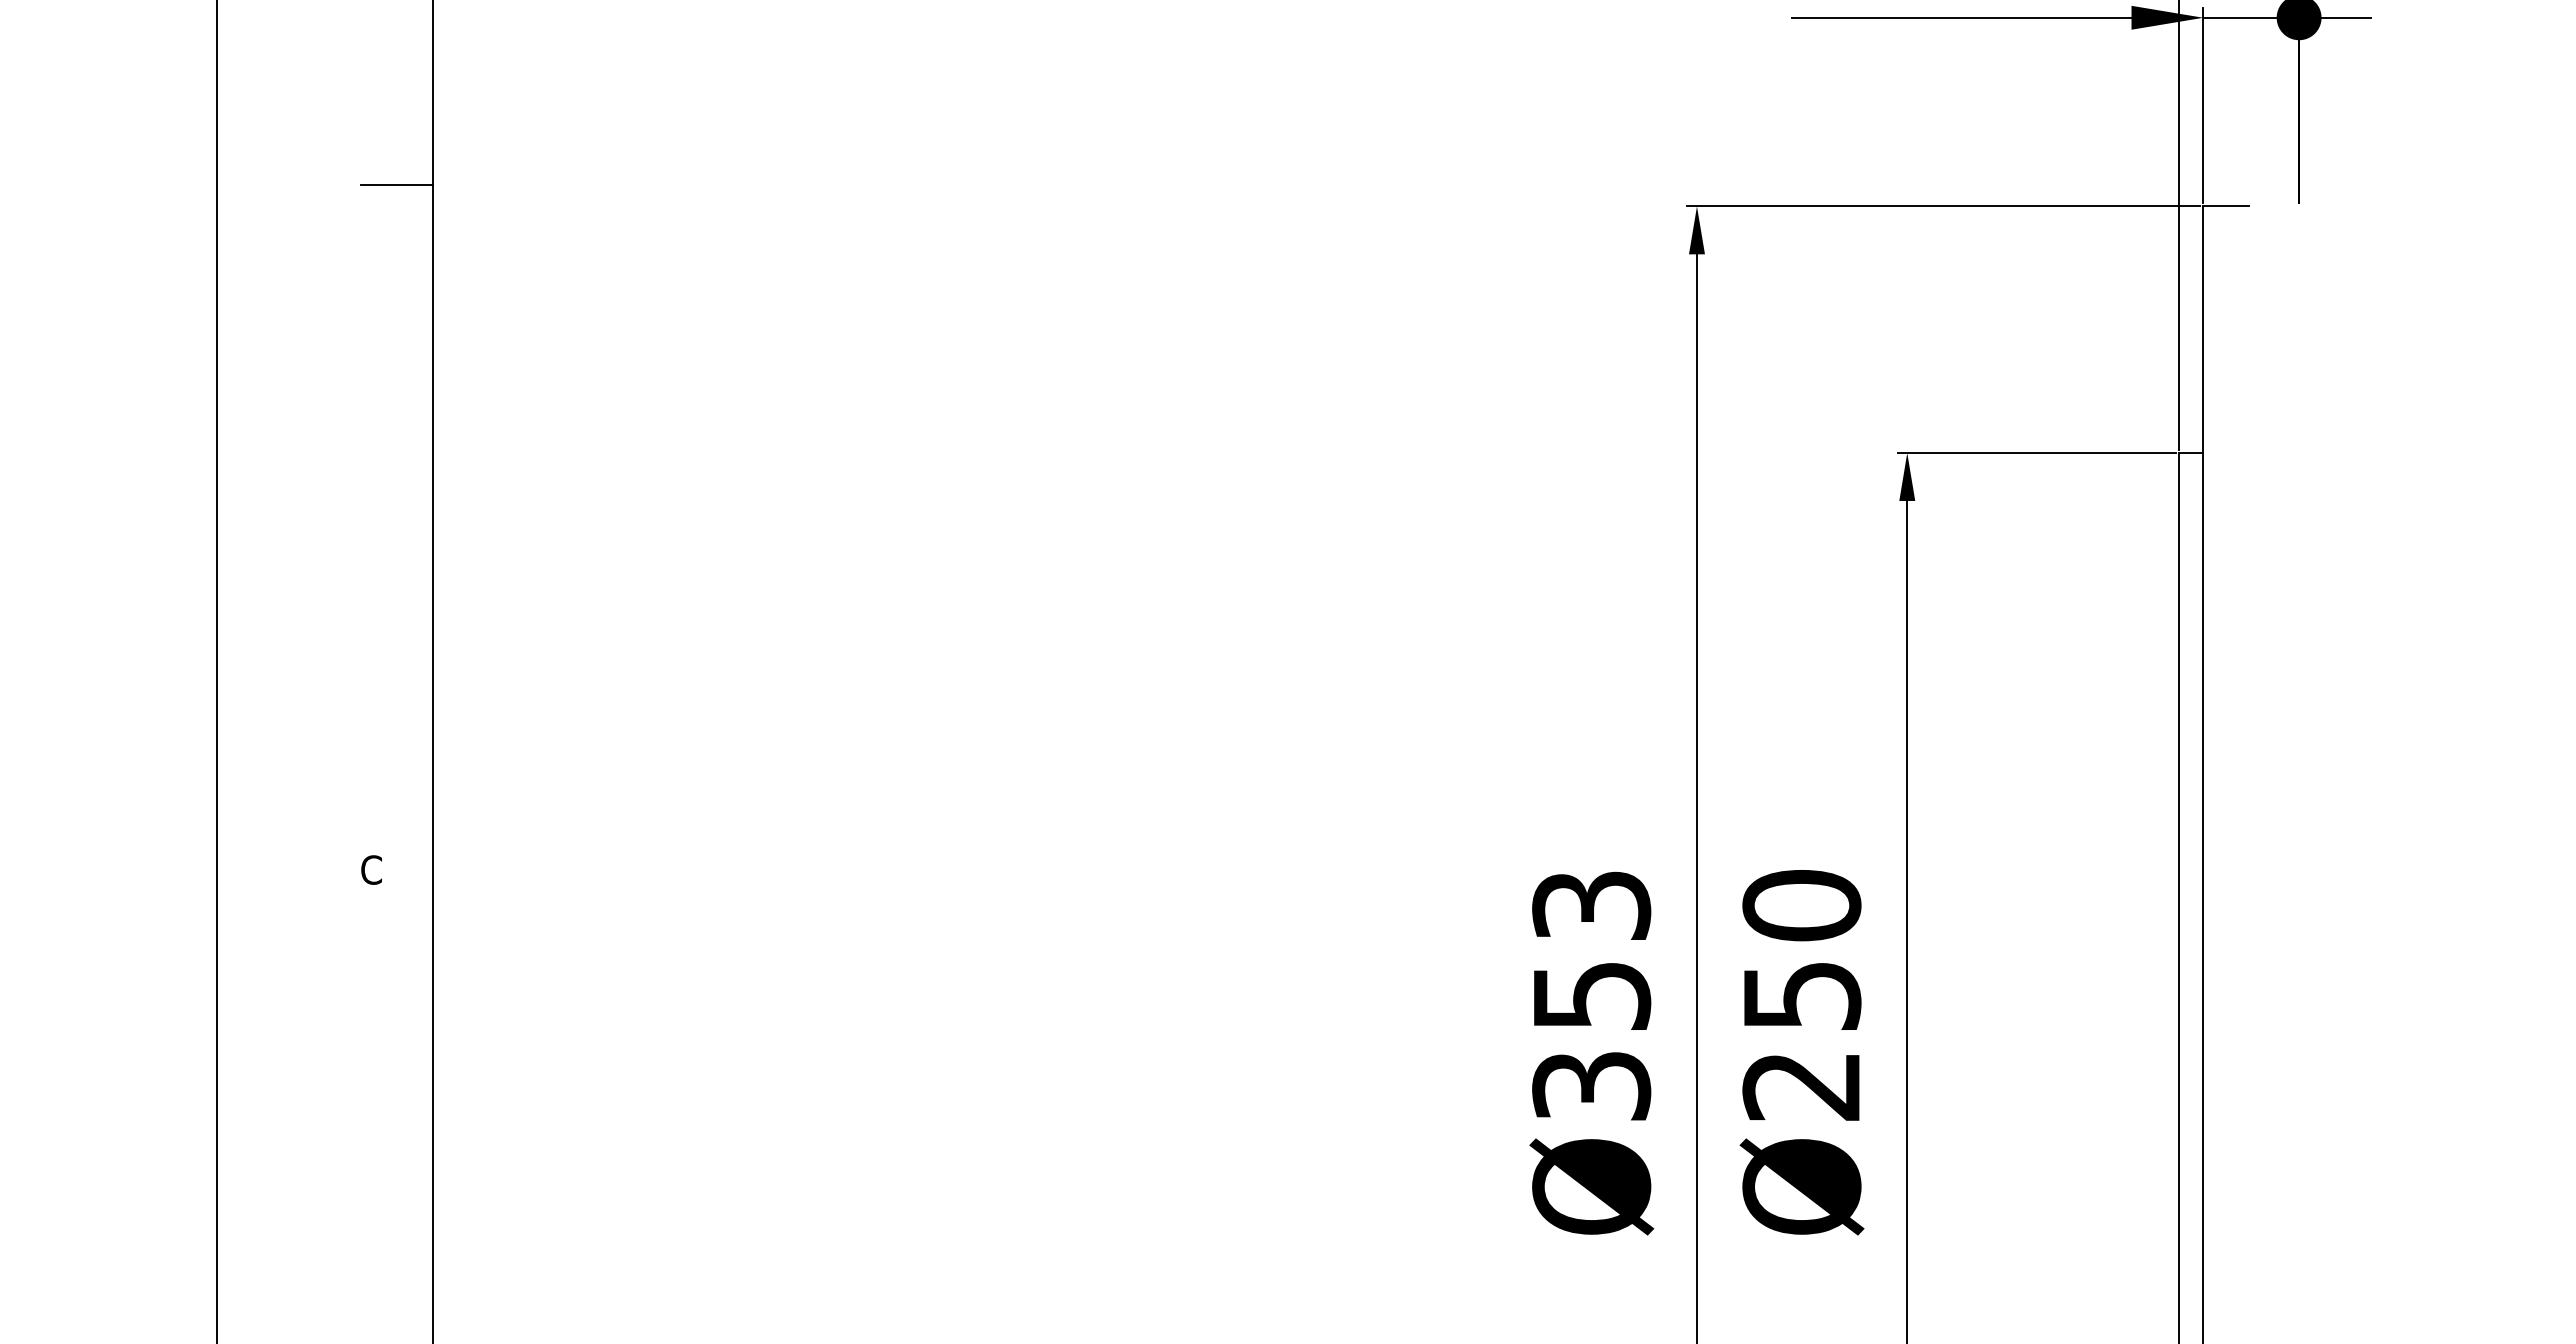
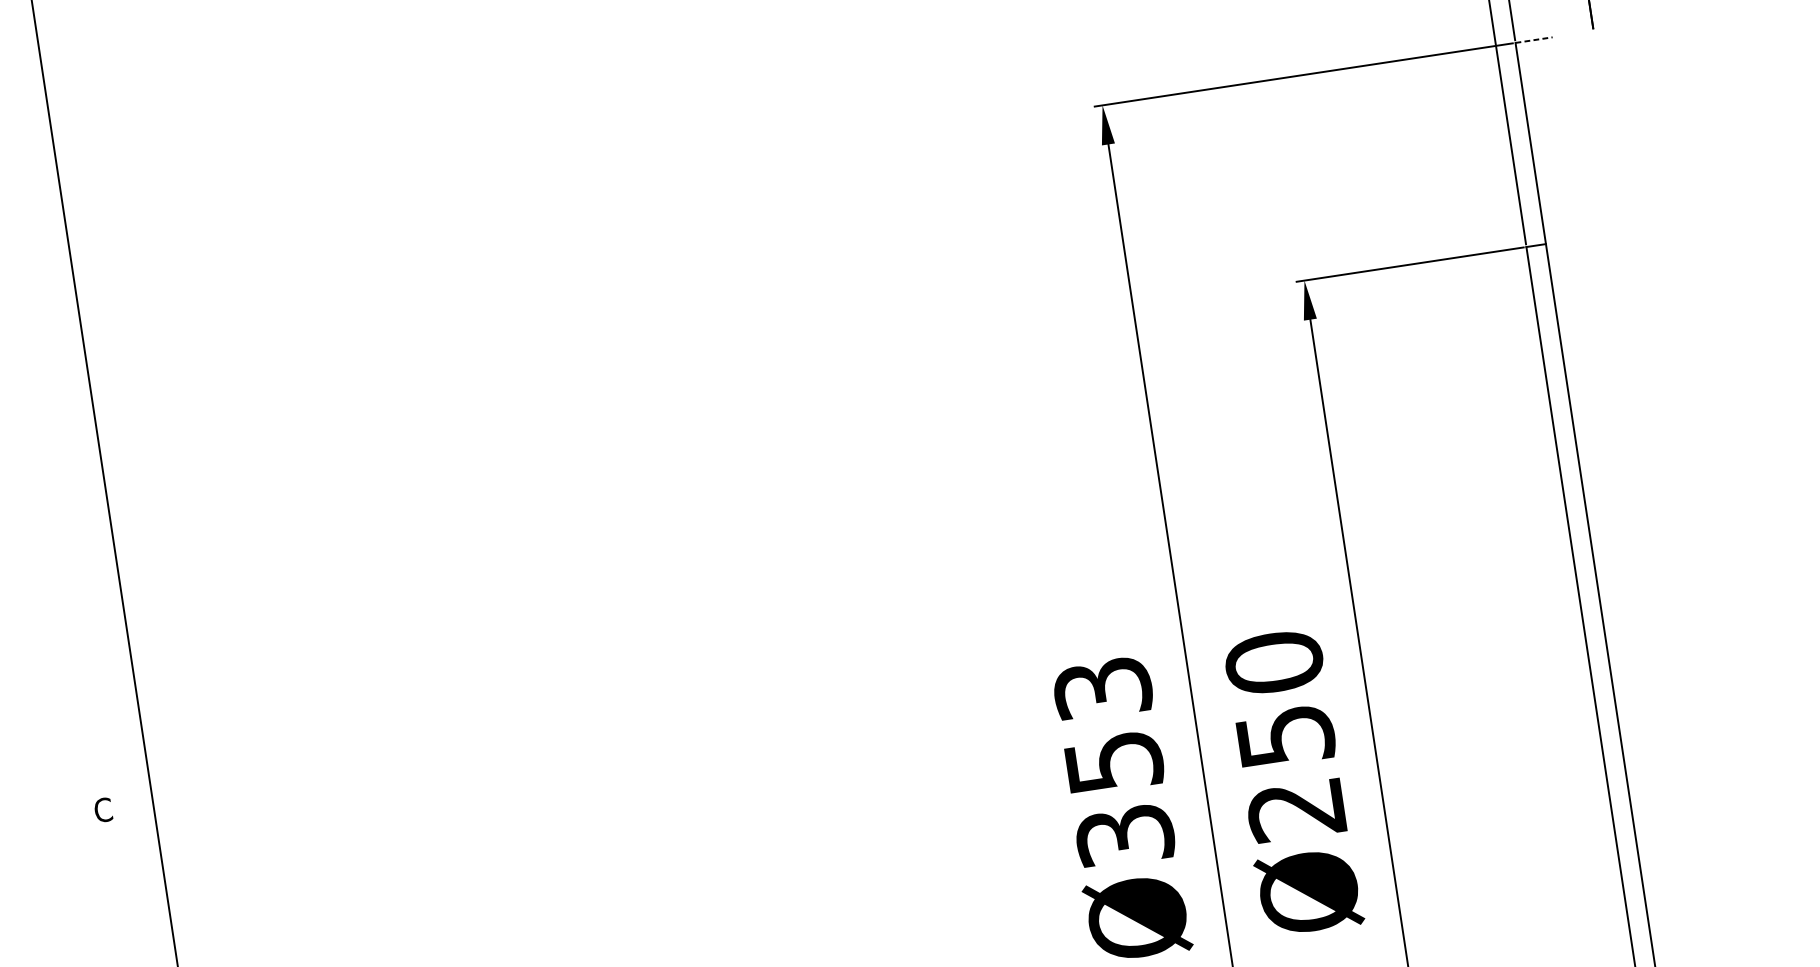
line: (396, 185) -> (39, 248), removed
line: (2226, 206) -> (1534, 40), solid -> dashed

